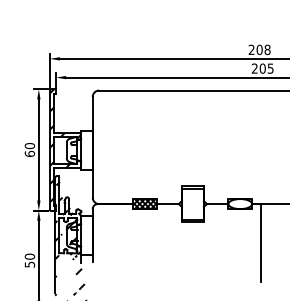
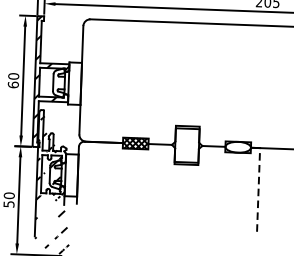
line: (260, 242) -> (258, 189), solid -> dashed

